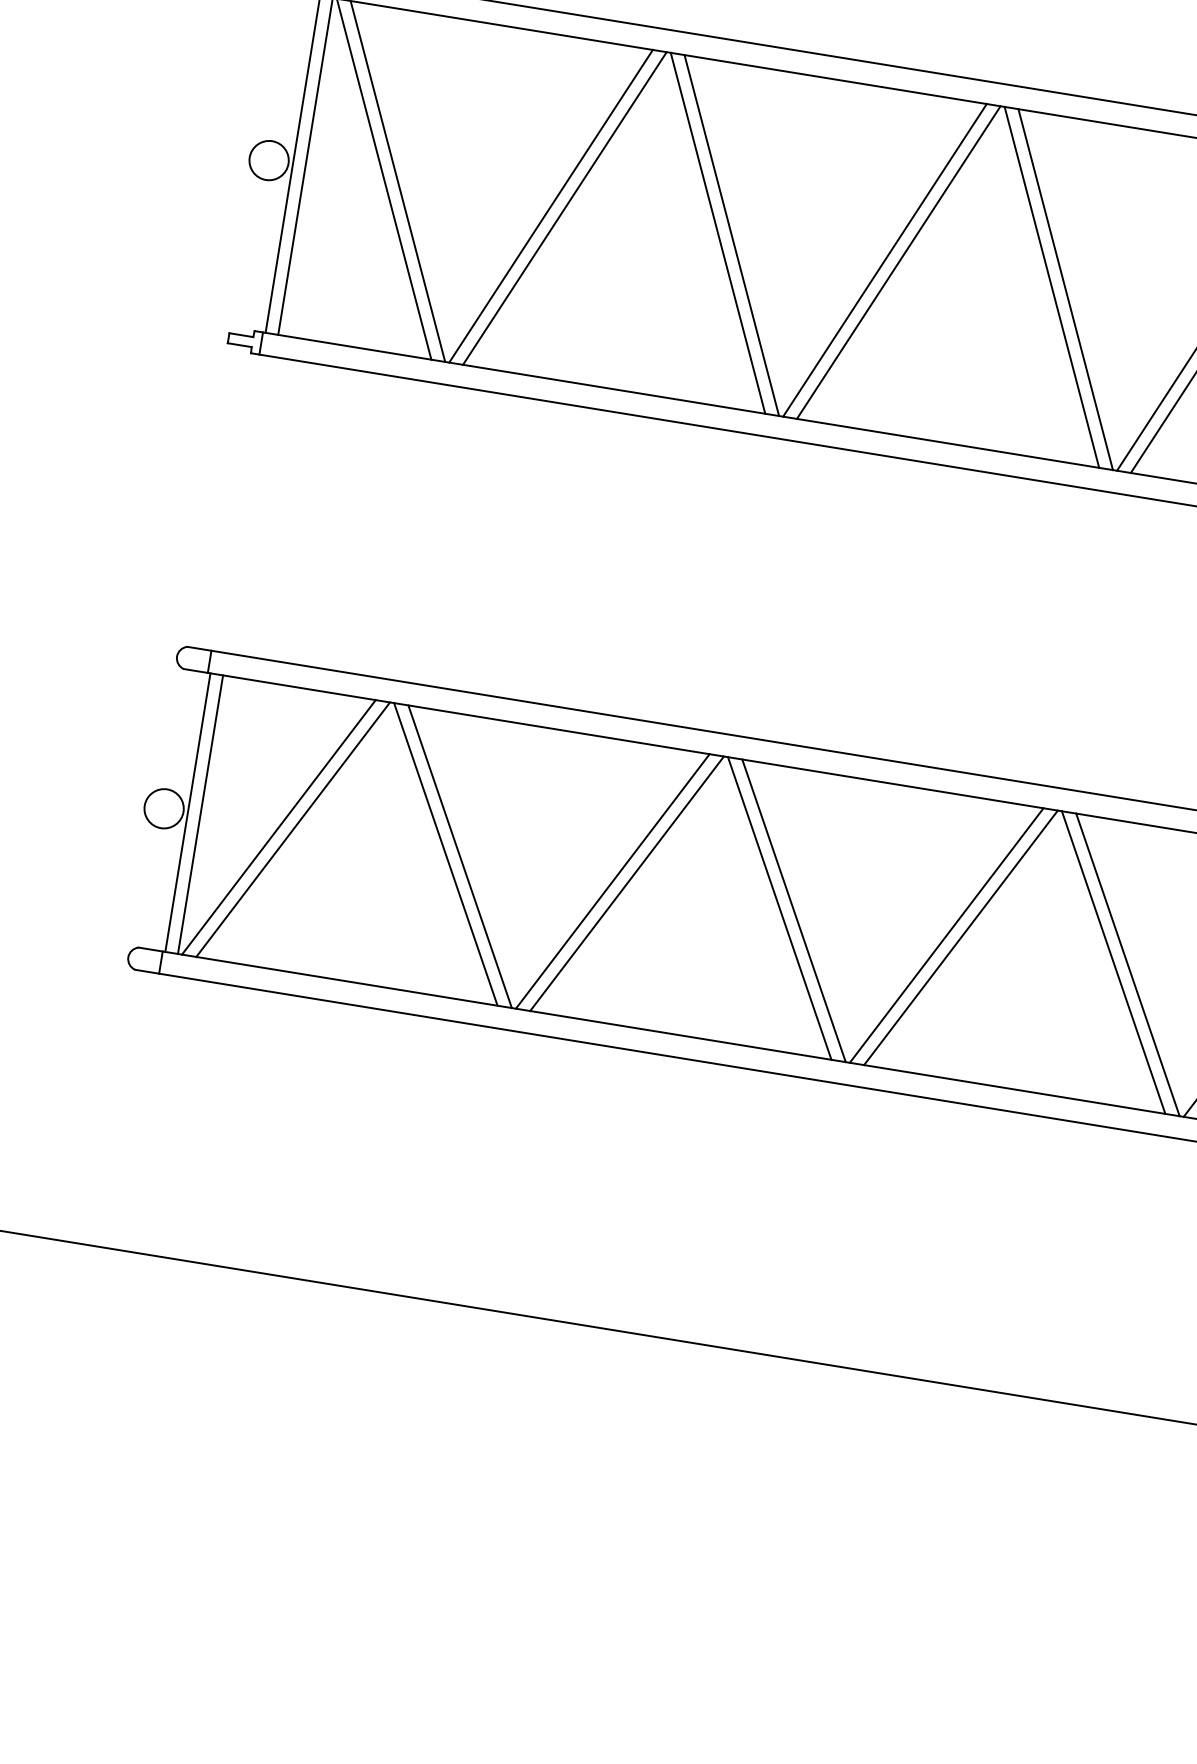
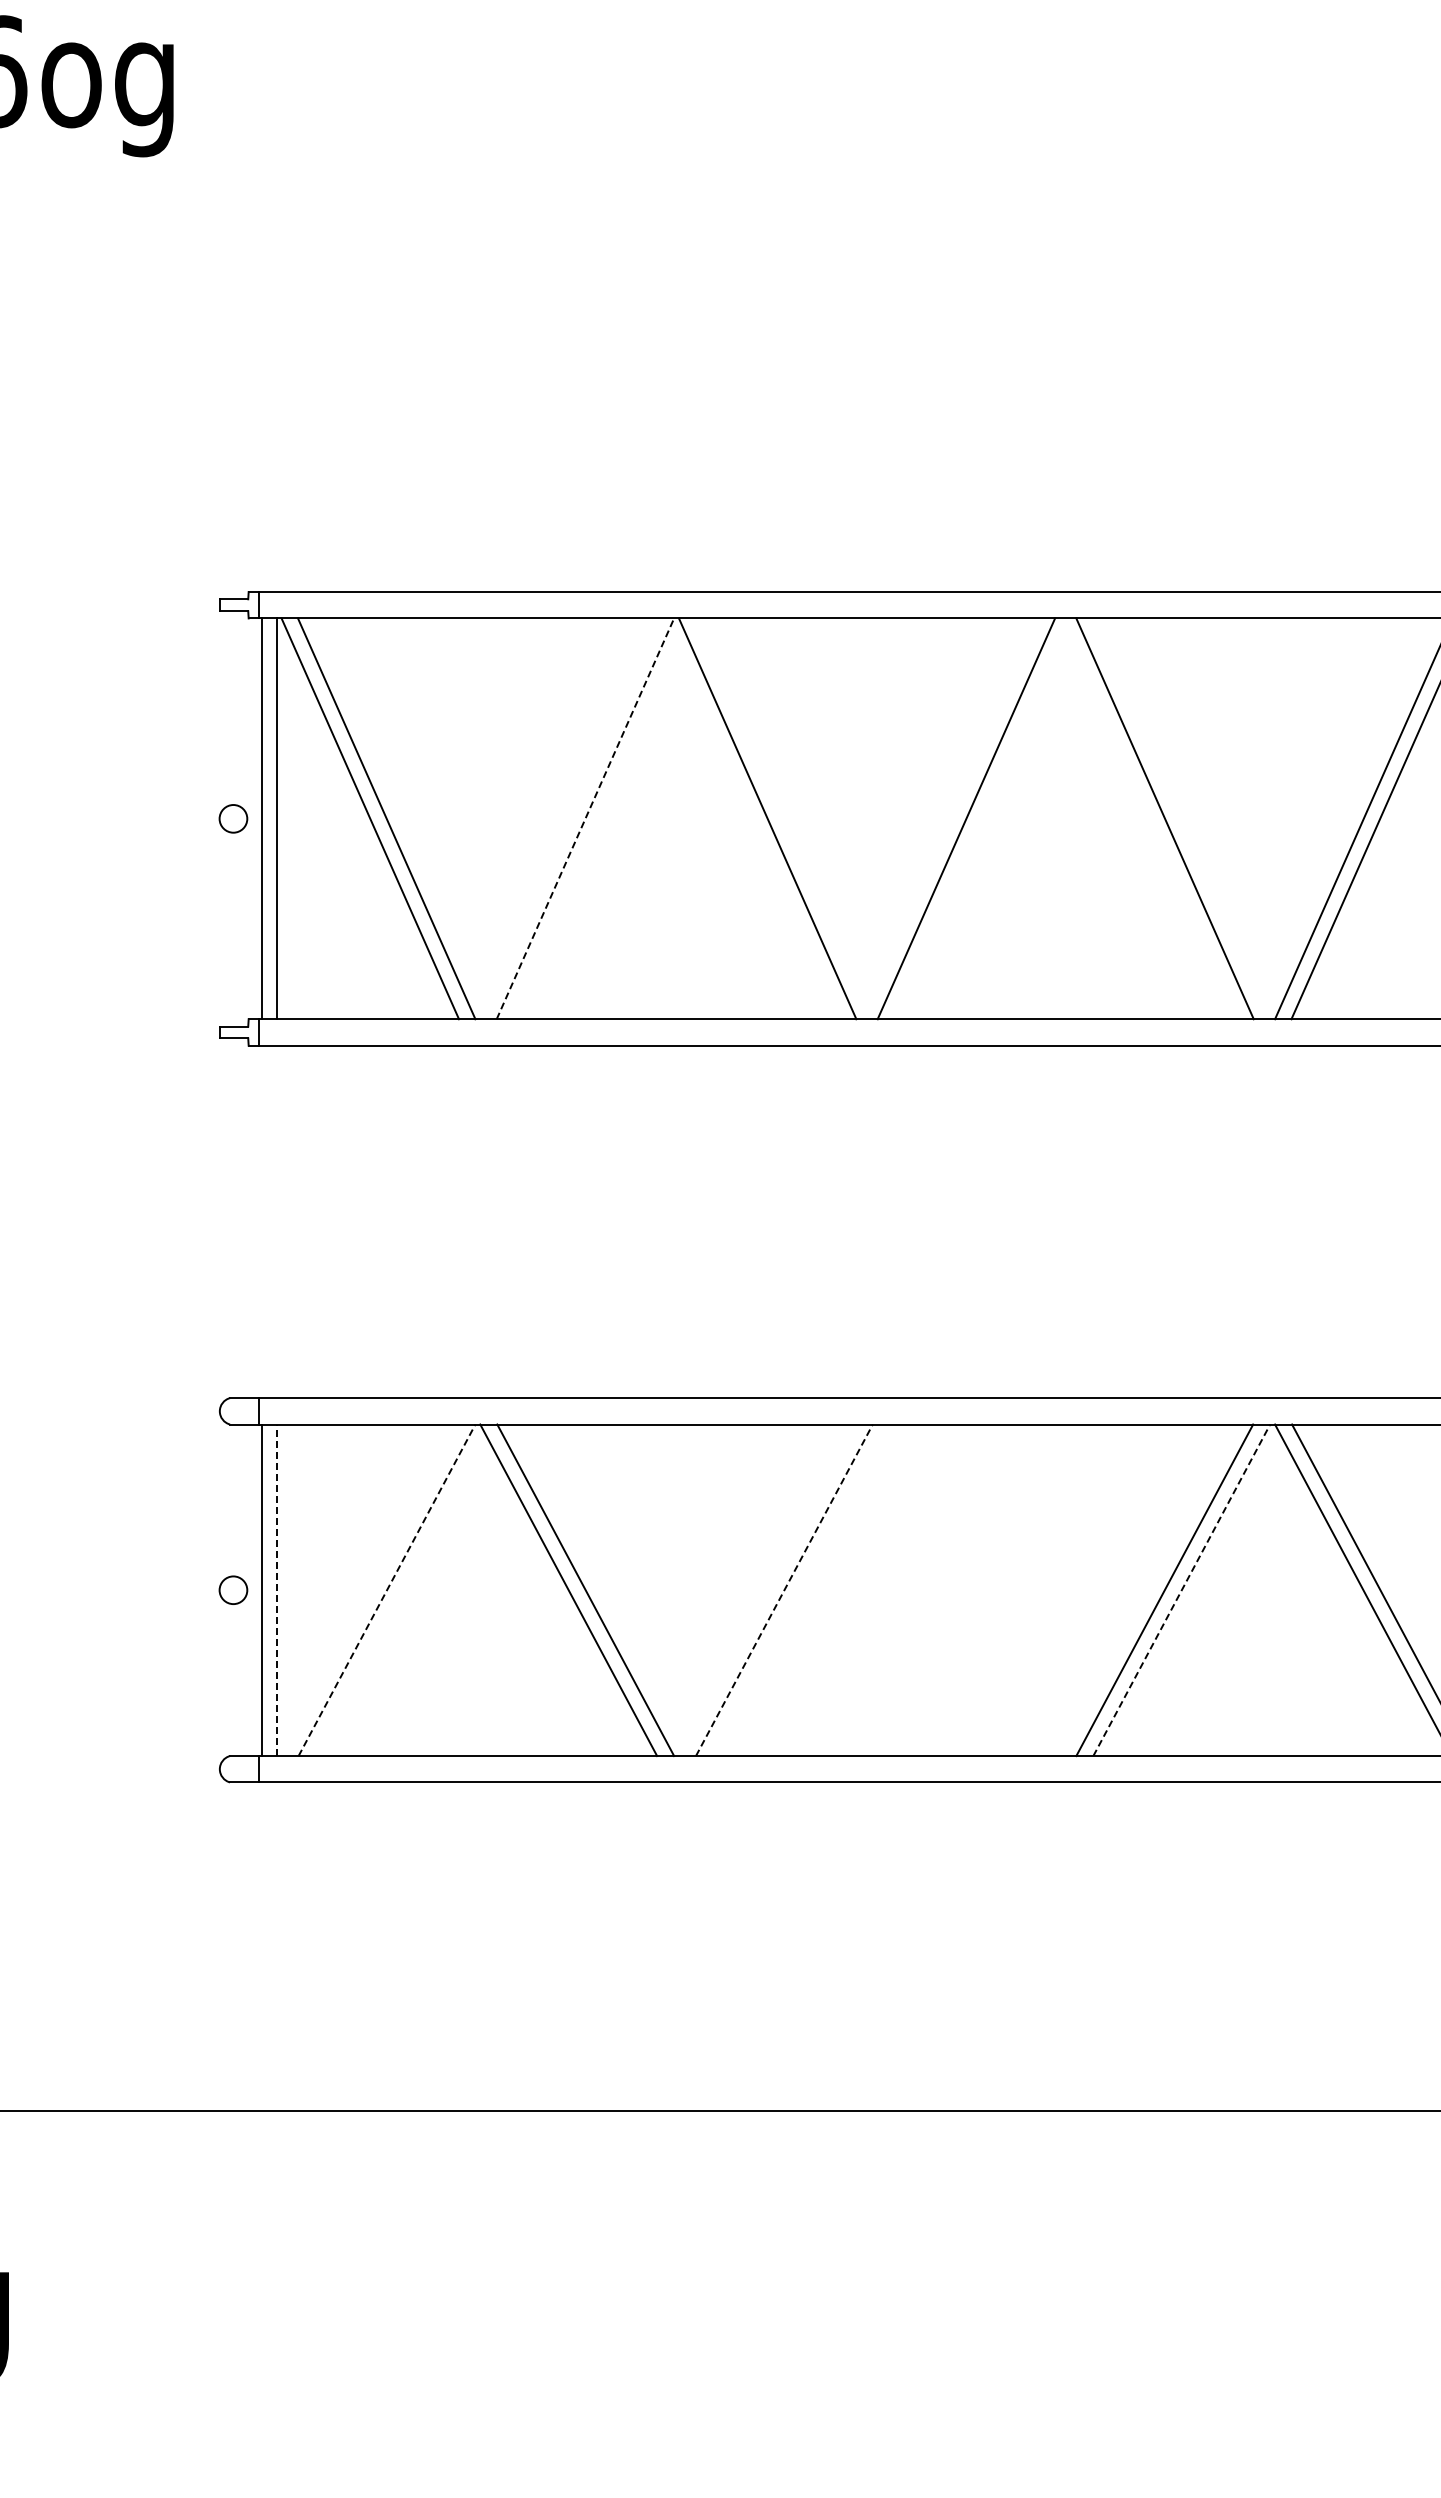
circle: (269, 160) -> (233, 818), size x0.6
line: (550, 205) -> (568, 818), removed
line: (564, 208) -> (585, 818), solid -> dashed
line: (731, 235) -> (783, 818), removed
line: (898, 262) -> (982, 818), removed
line: (1065, 289) -> (1181, 818), removed
circle: (164, 808) -> (233, 1590), size x0.6
line: (200, 814) -> (276, 1590), solid -> dashed
line: (278, 827) -> (369, 1590), removed
line: (293, 829) -> (387, 1590), solid -> dashed
line: (612, 881) -> (766, 1590), removed
line: (627, 883) -> (784, 1590), solid -> dashed
line: (779, 908) -> (965, 1590), removed
line: (793, 910) -> (982, 1590), removed
line: (960, 938) -> (1181, 1590), solid -> dashed

